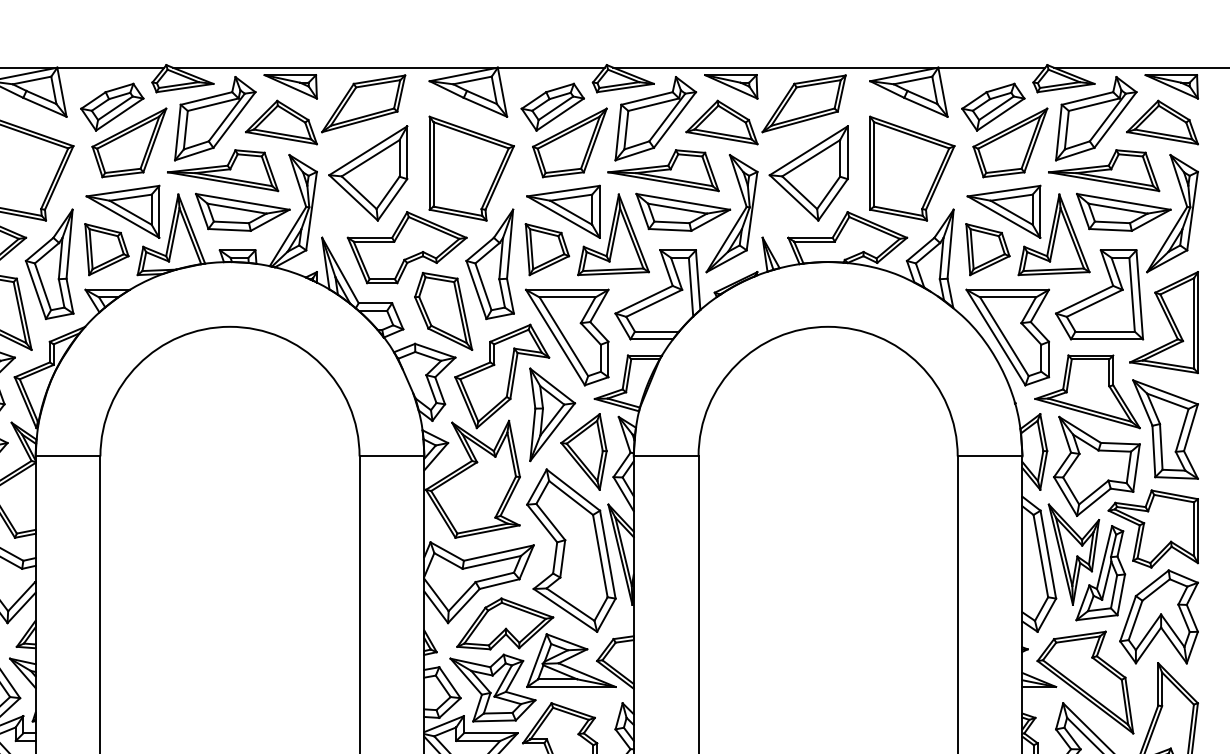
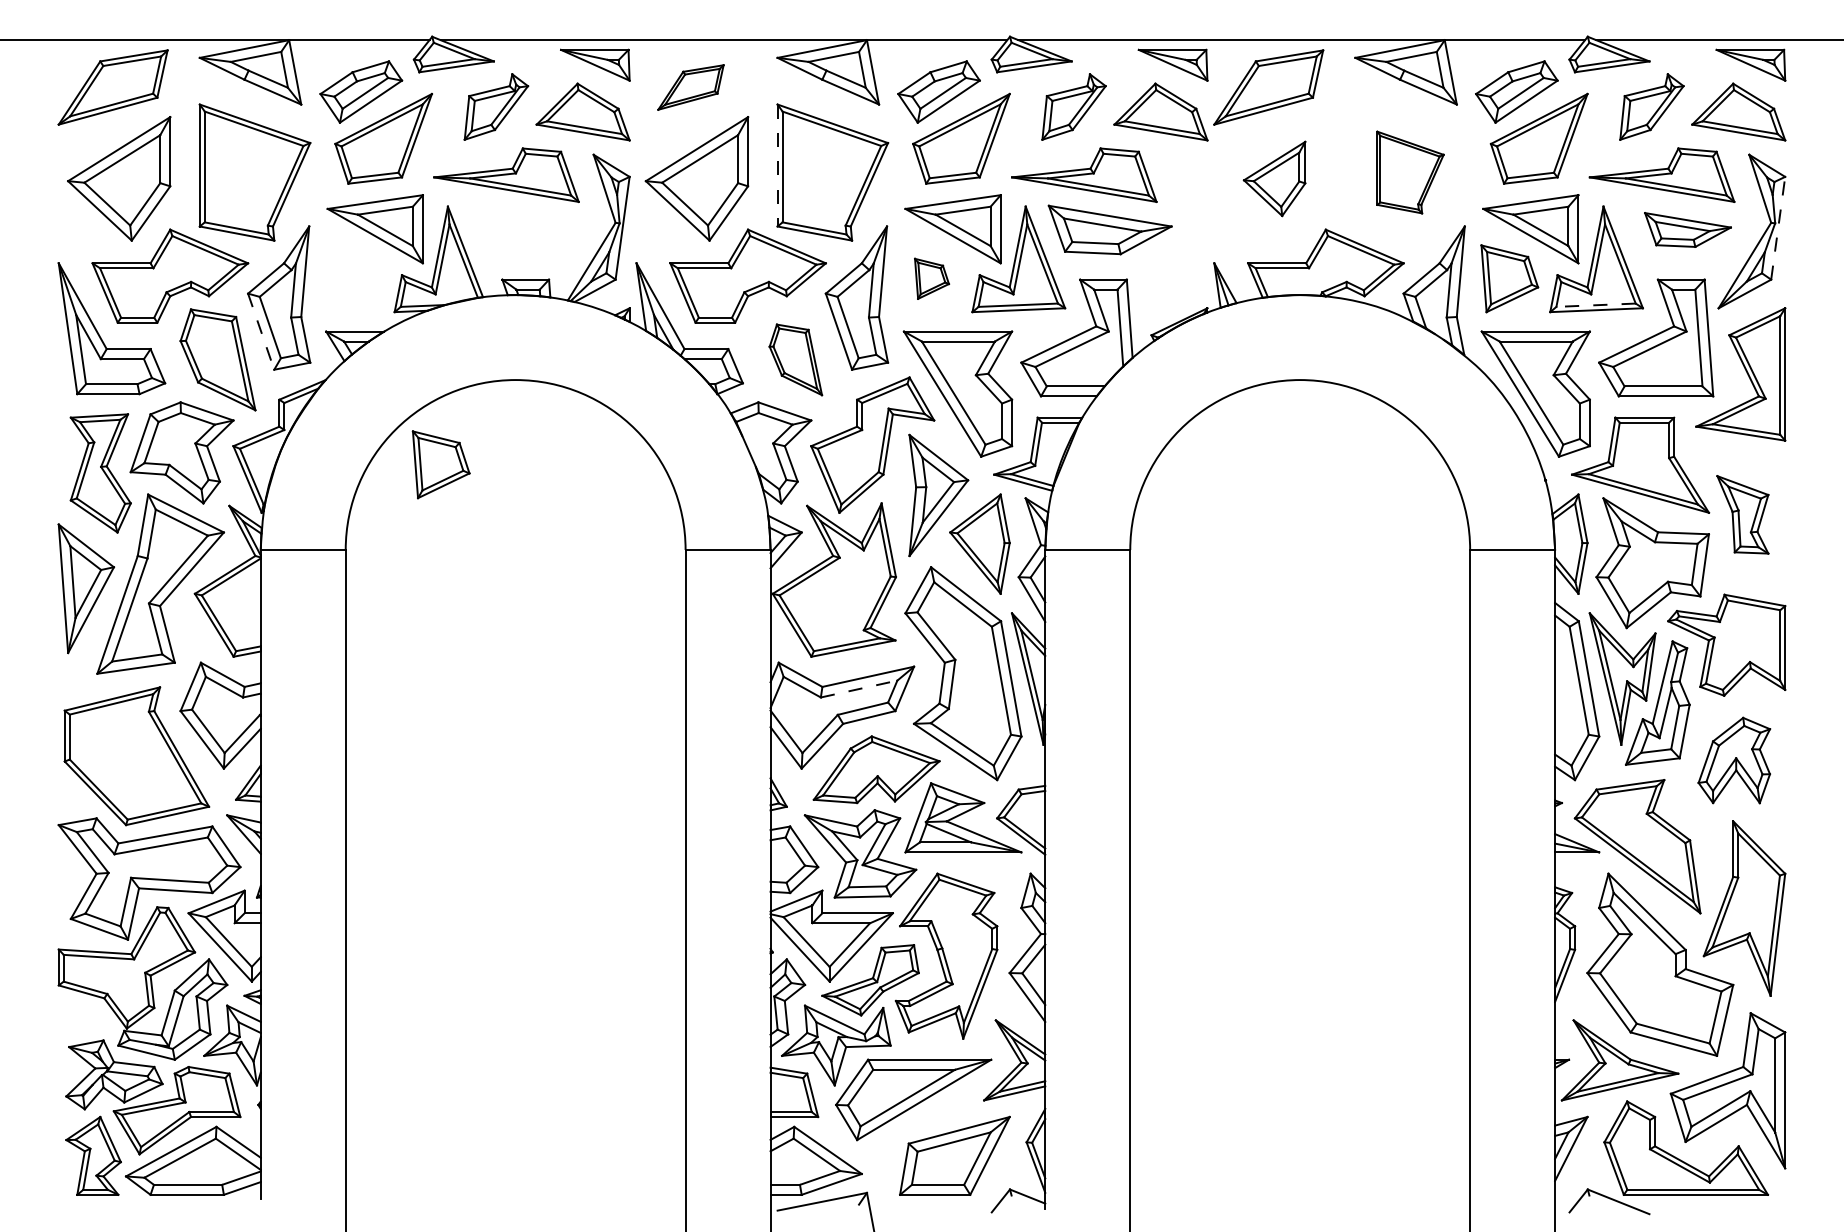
part: (363, 103) -> (690, 87), size x0.6
part: (215, 118) -> (496, 106), size x0.6
part: (655, 118) -> (1073, 106), size x0.6
part: (1095, 118) -> (1651, 106), size x0.6
line: (429, 163) -> (777, 165), solid -> dashed
part: (912, 168) -> (1410, 172), size x0.6
part: (808, 173) -> (1274, 178), size x0.6
line: (1192, 211) -> (1778, 228), solid -> dashed
part: (242, 212) -> (532, 229), removed
part: (1123, 212) -> (1687, 229), size x0.7
part: (739, 217) -> (1183, 236), removed
part: (106, 249) -> (440, 464), moved
part: (547, 249) -> (931, 278), size x0.6
line: (1054, 269) -> (1596, 305), solid -> dashed
line: (36, 290) -> (261, 332), solid -> dashed
part: (443, 311) -> (795, 359), size x0.7
part: (1165, 429) -> (1742, 514), size x0.6
line: (492, 561) -> (859, 688), solid -> dashed
part: (1159, 616) -> (1734, 760), size x0.7

